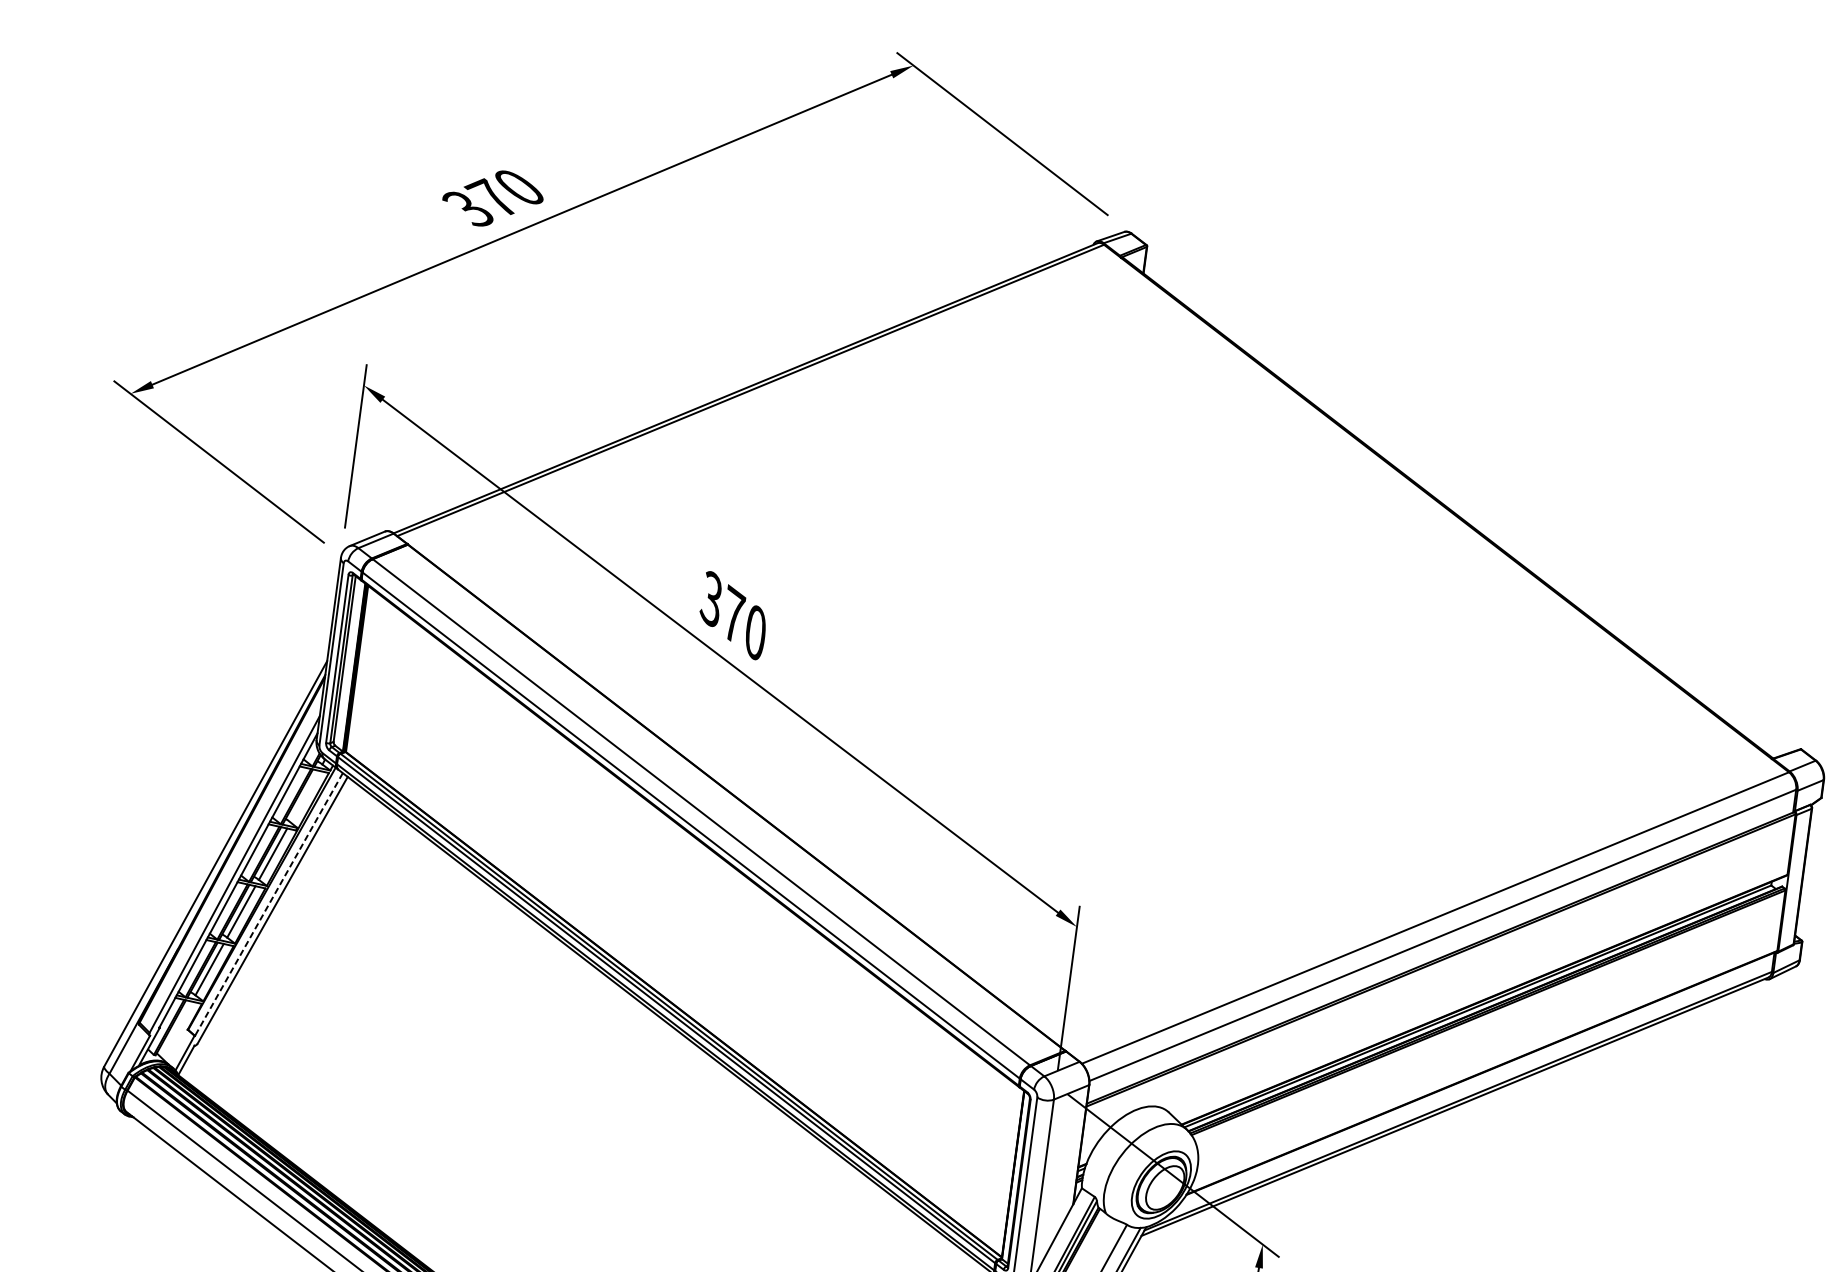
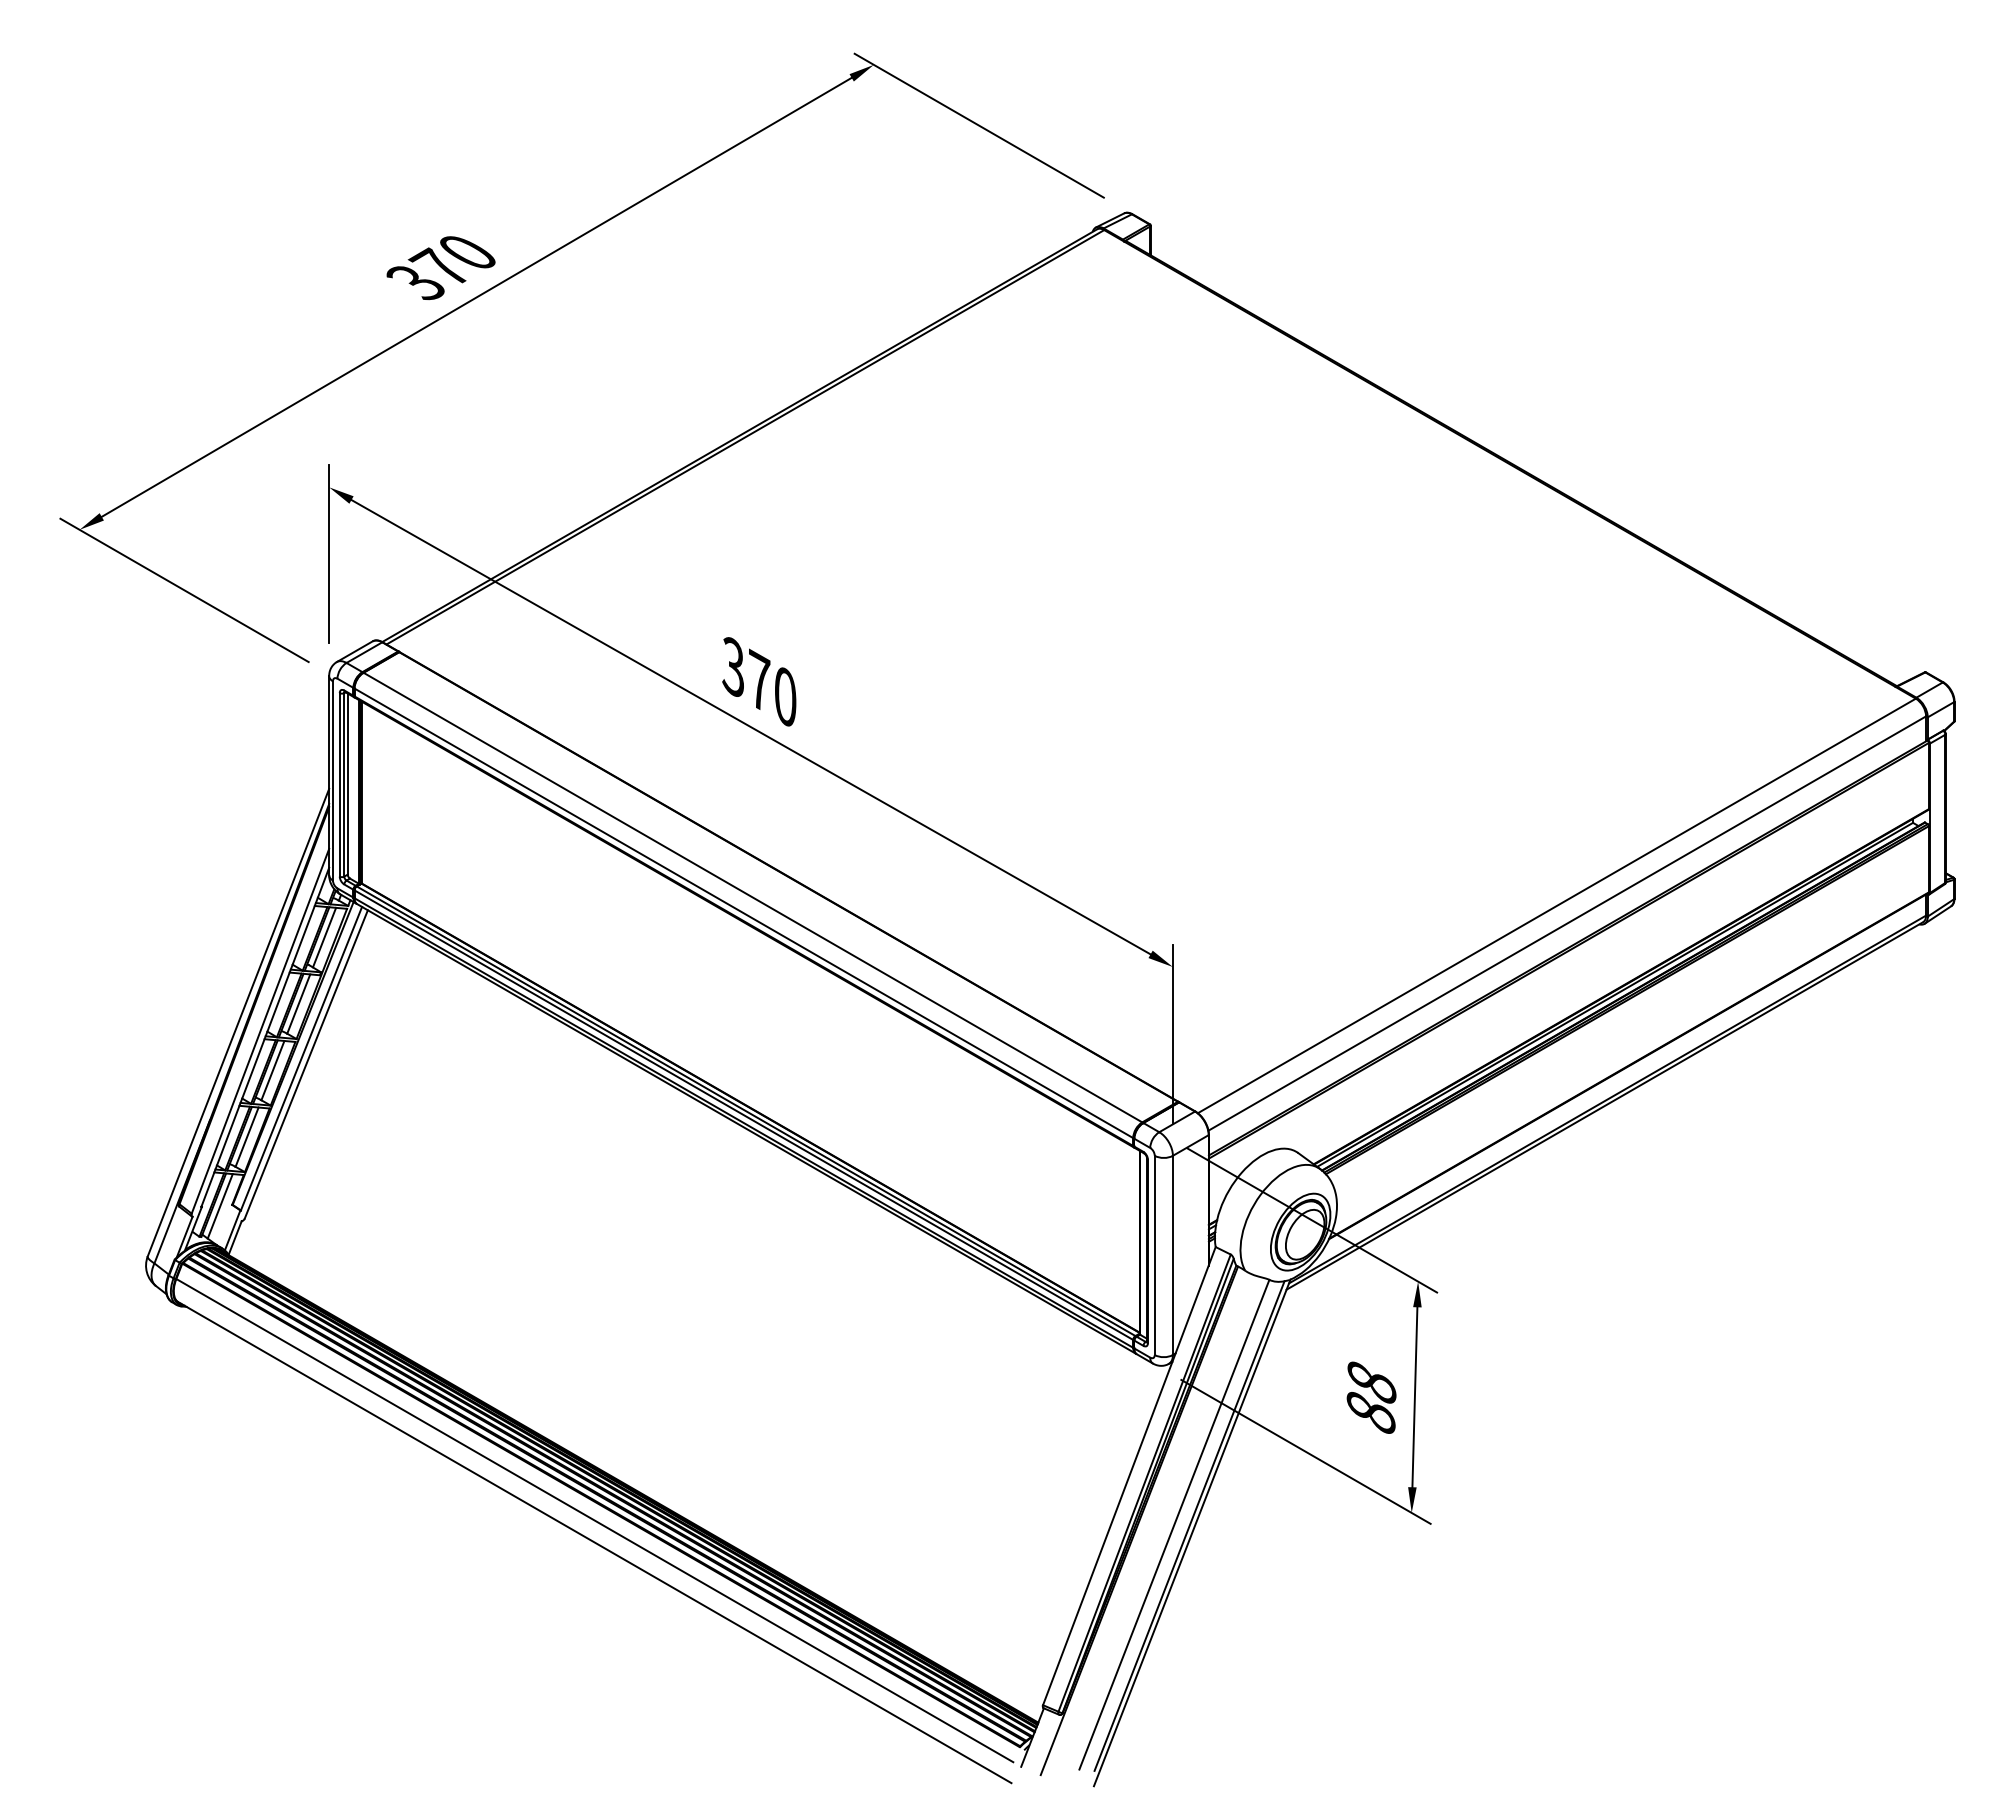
line: (304, 796) -> (324, 937), added
line: (268, 905) -> (301, 1059), dashed -> solid
line: (175, 1029) -> (219, 1206), added

